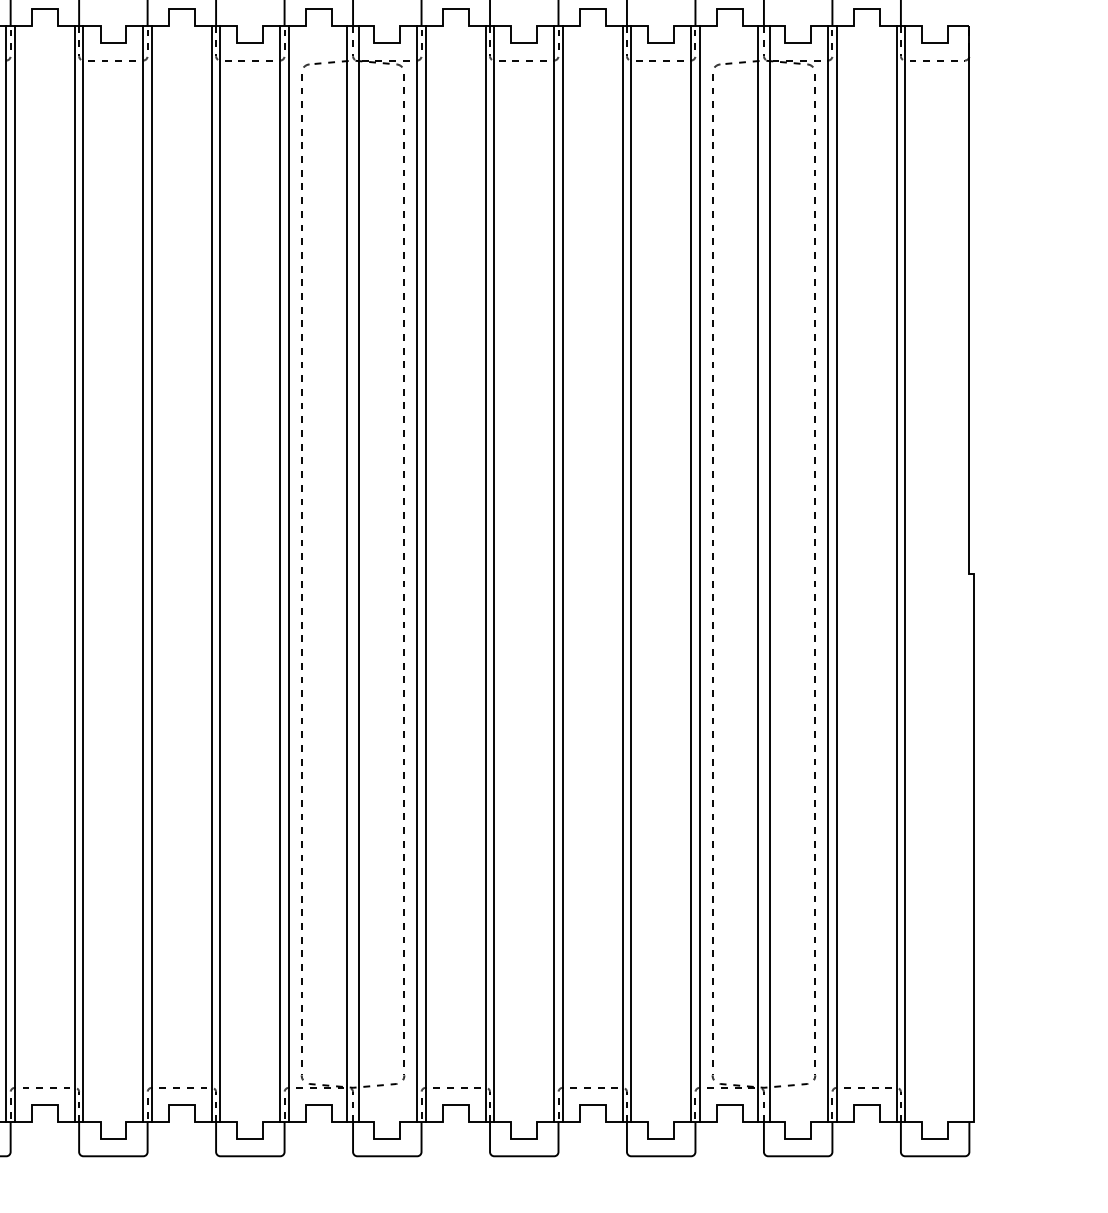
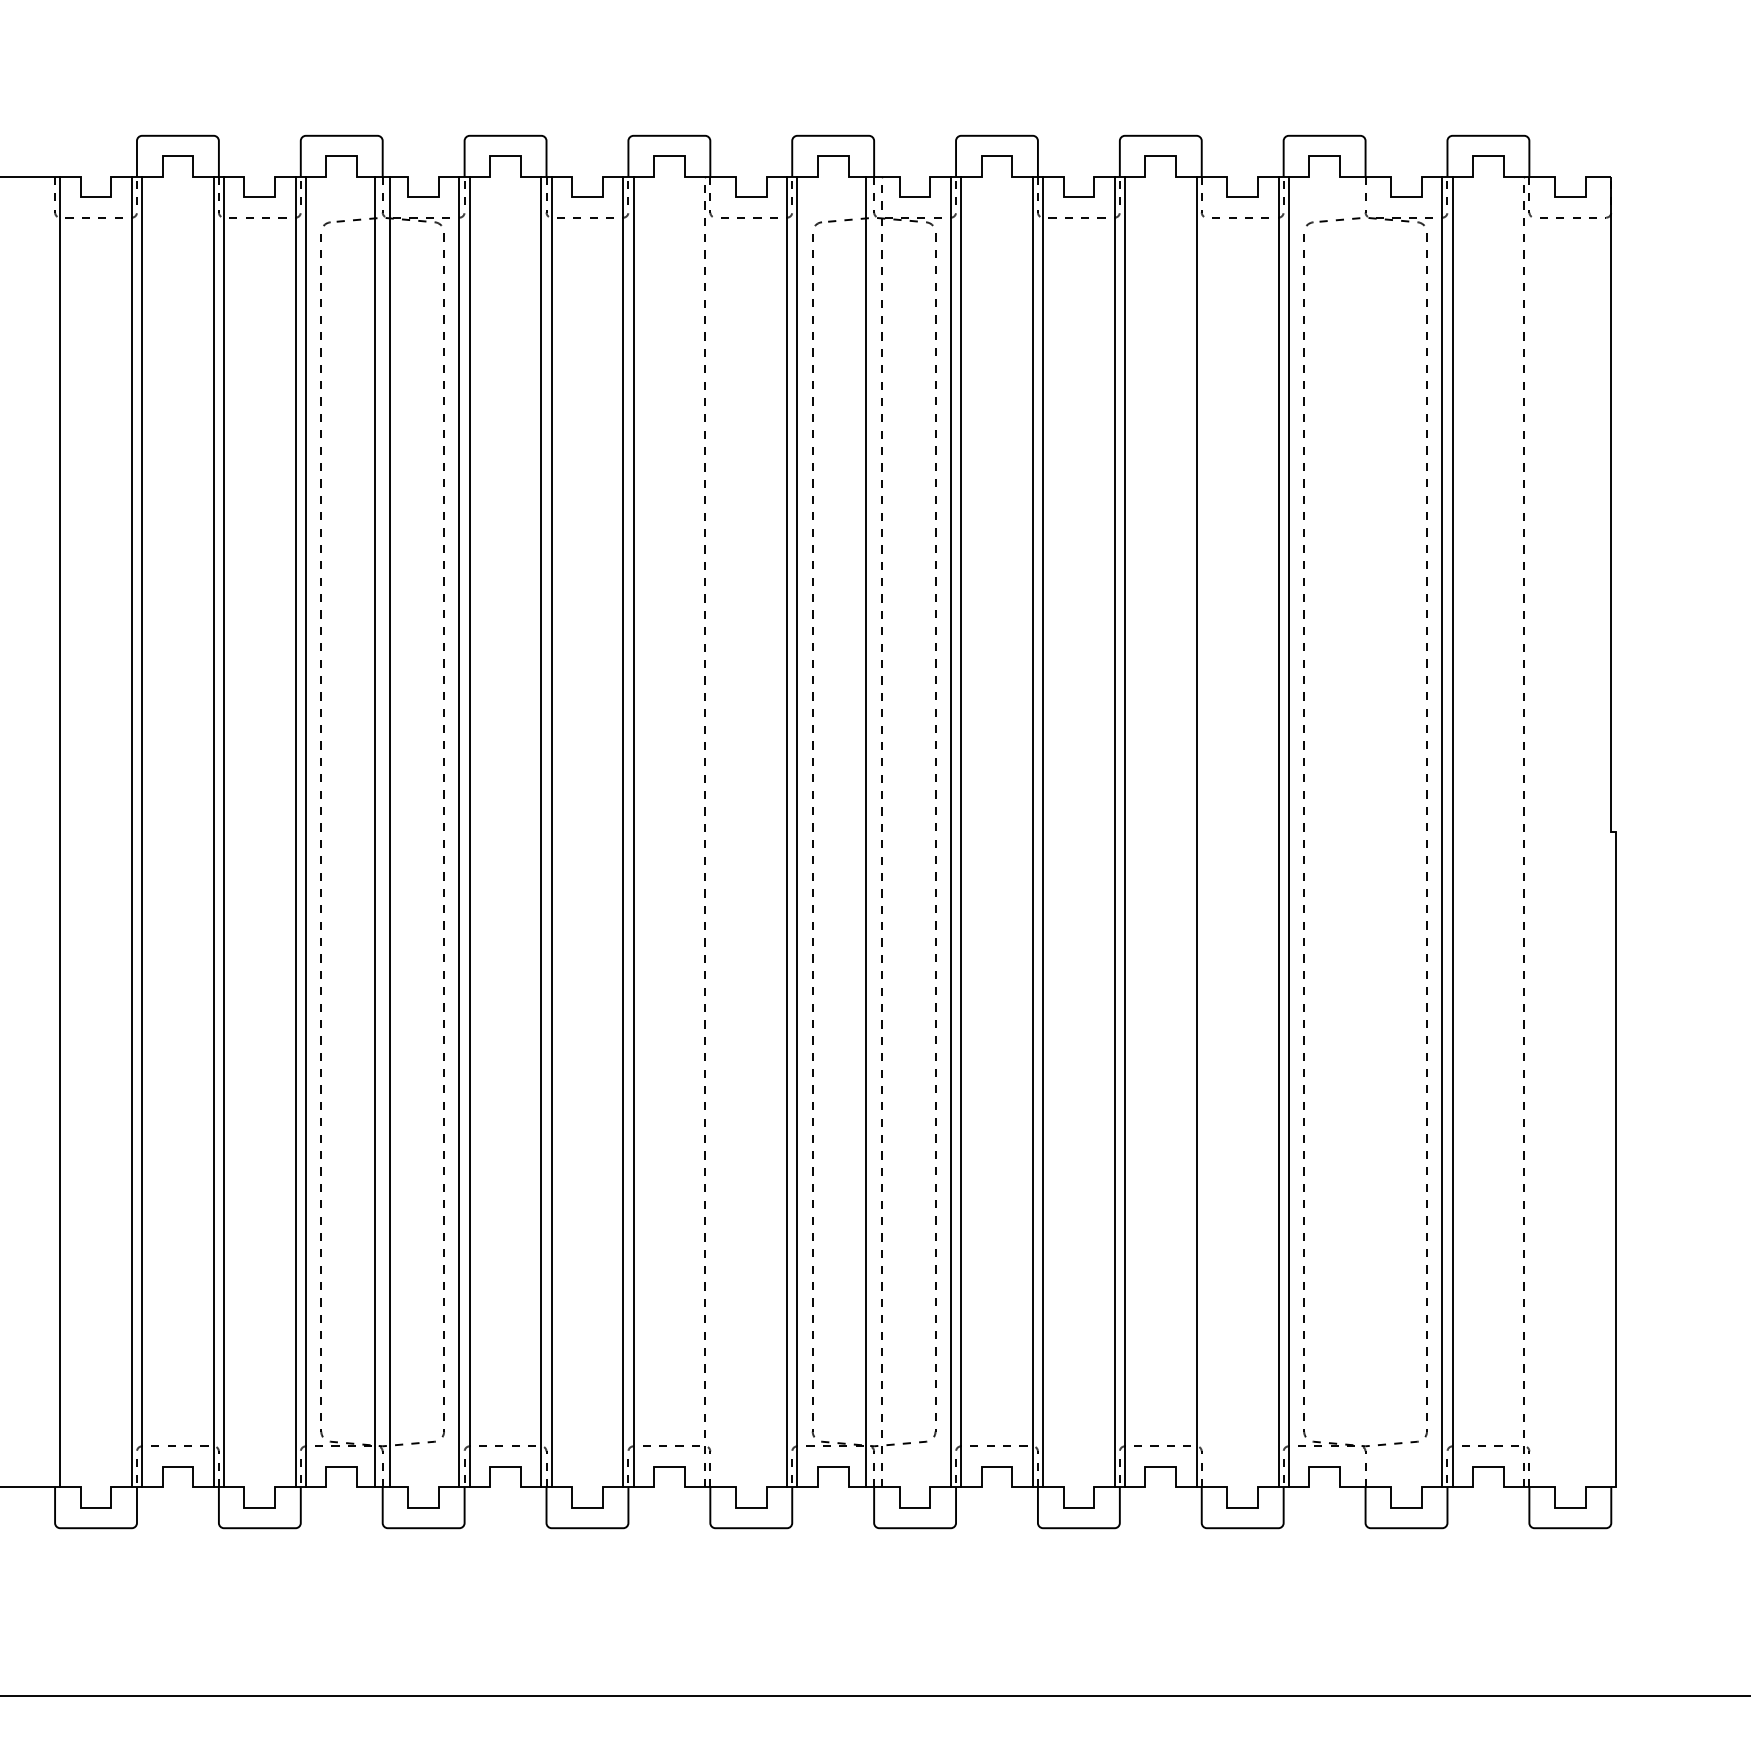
line: (212, 573) -> (705, 831), solid -> dashed
line: (220, 573) -> (715, 831), removed
line: (359, 573) -> (881, 831), solid -> dashed
line: (630, 573) -> (1206, 831), removed
line: (757, 573) -> (1357, 831), removed
line: (770, 573) -> (1373, 831), removed
line: (896, 573) -> (1524, 831), solid -> dashed
line: (905, 573) -> (1534, 831), removed

